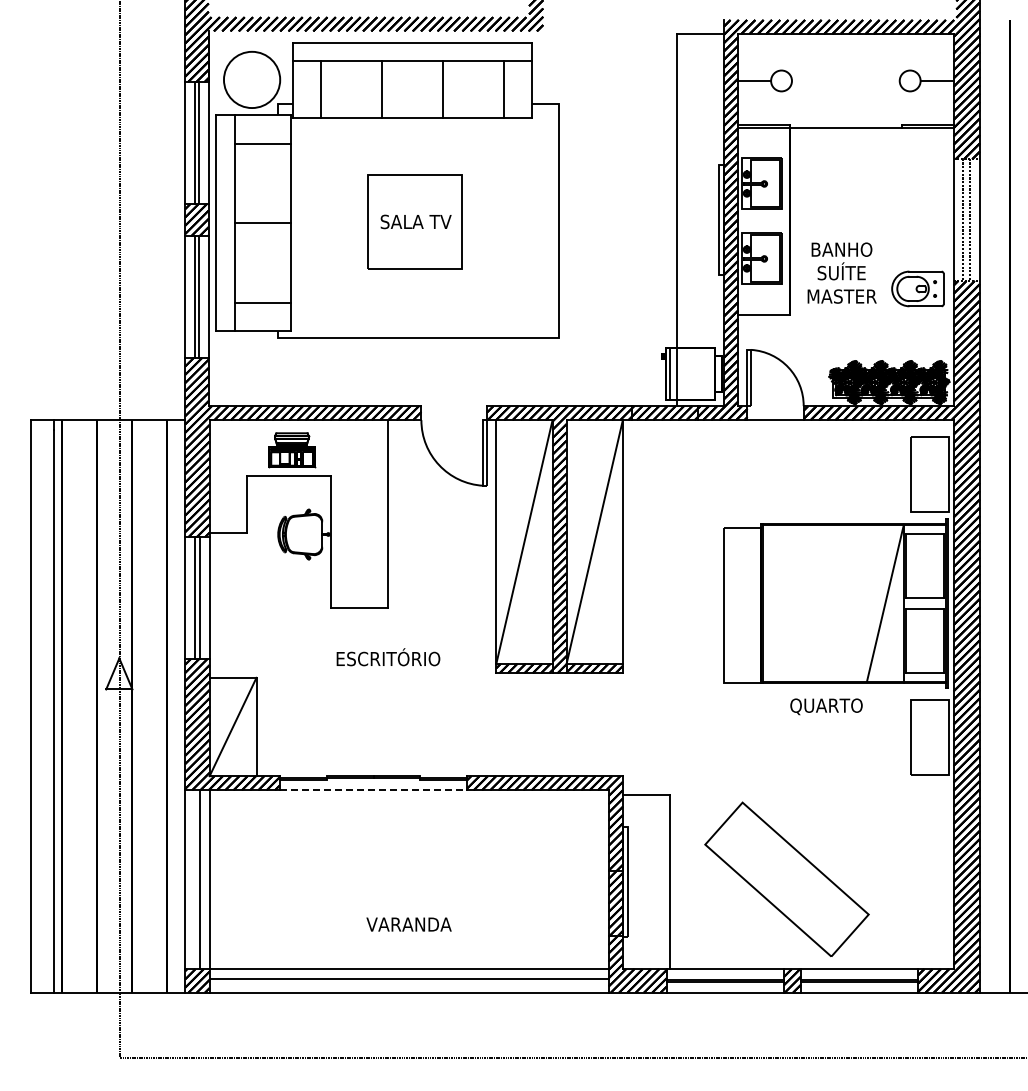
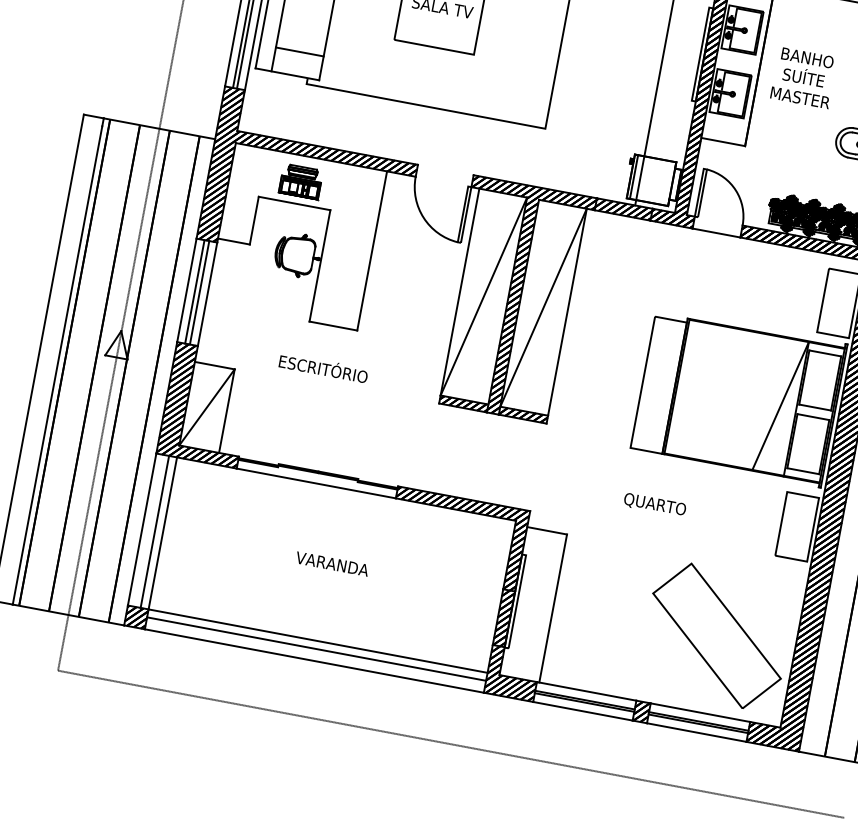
text: (841, 272) -> (803, 77), moved
text: (388, 657) -> (323, 368), moved
text: (826, 706) -> (655, 504), moved
line: (373, 790) -> (316, 483), dashed -> solid
part: (786, 878) -> (716, 635), moved
text: (408, 924) -> (331, 563), moved

